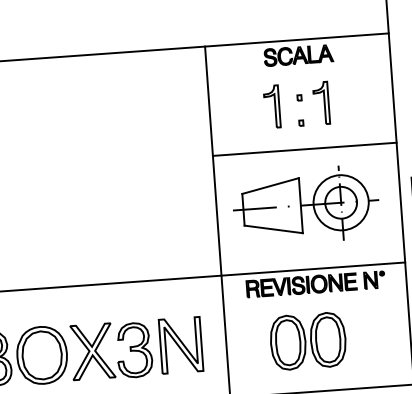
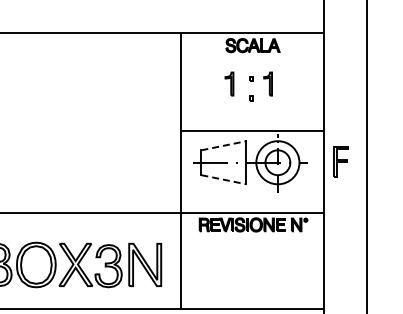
part: (320, 102) -> (267, 83), size x0.7
part: (272, 106) -> (229, 83), size x0.7
line: (304, 149) -> (252, 131), moved
line: (270, 185) -> (223, 145), solid -> dashed
line: (273, 229) -> (223, 179), solid -> dashed
part: (308, 340) -> (244, 268), removed

